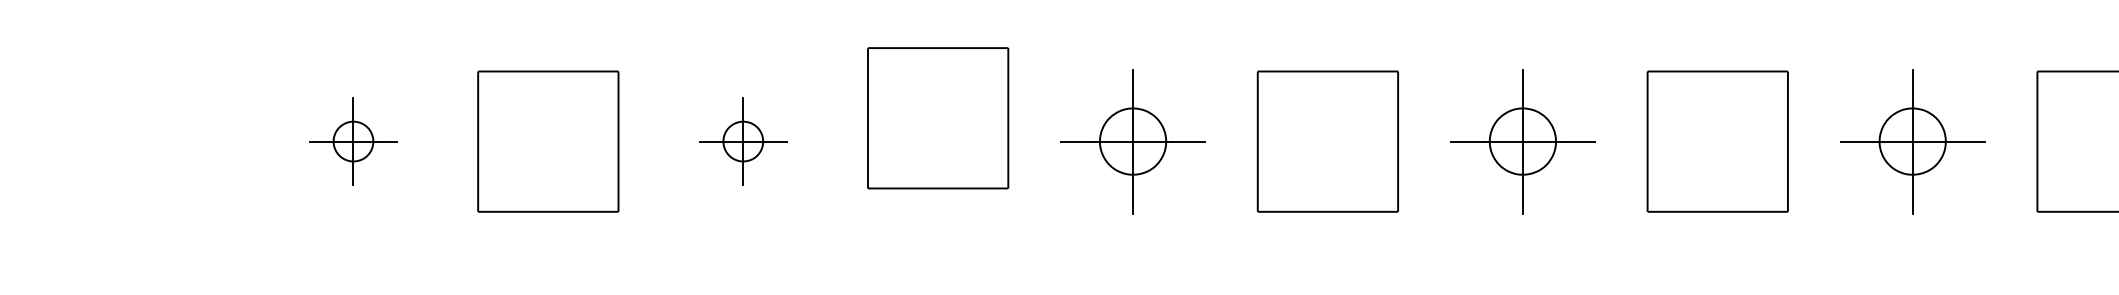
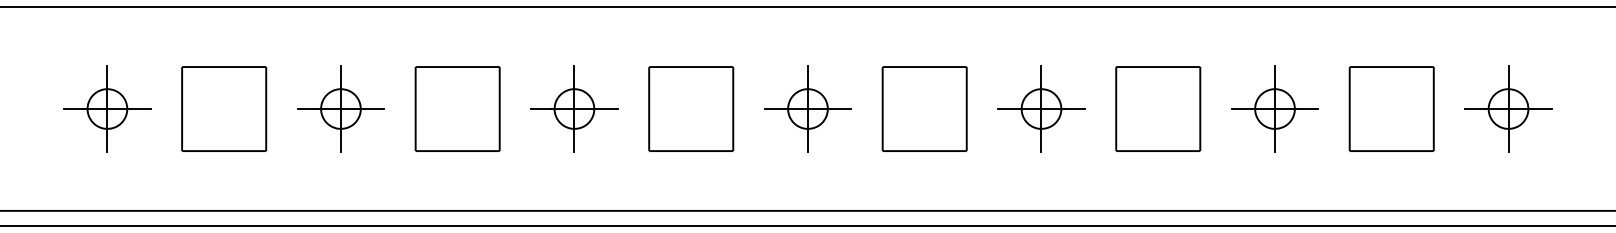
part: (937, 117) -> (457, 108), moved
part: (353, 140) -> (107, 108), size x1.67
part: (742, 140) -> (340, 108), size x1.67

